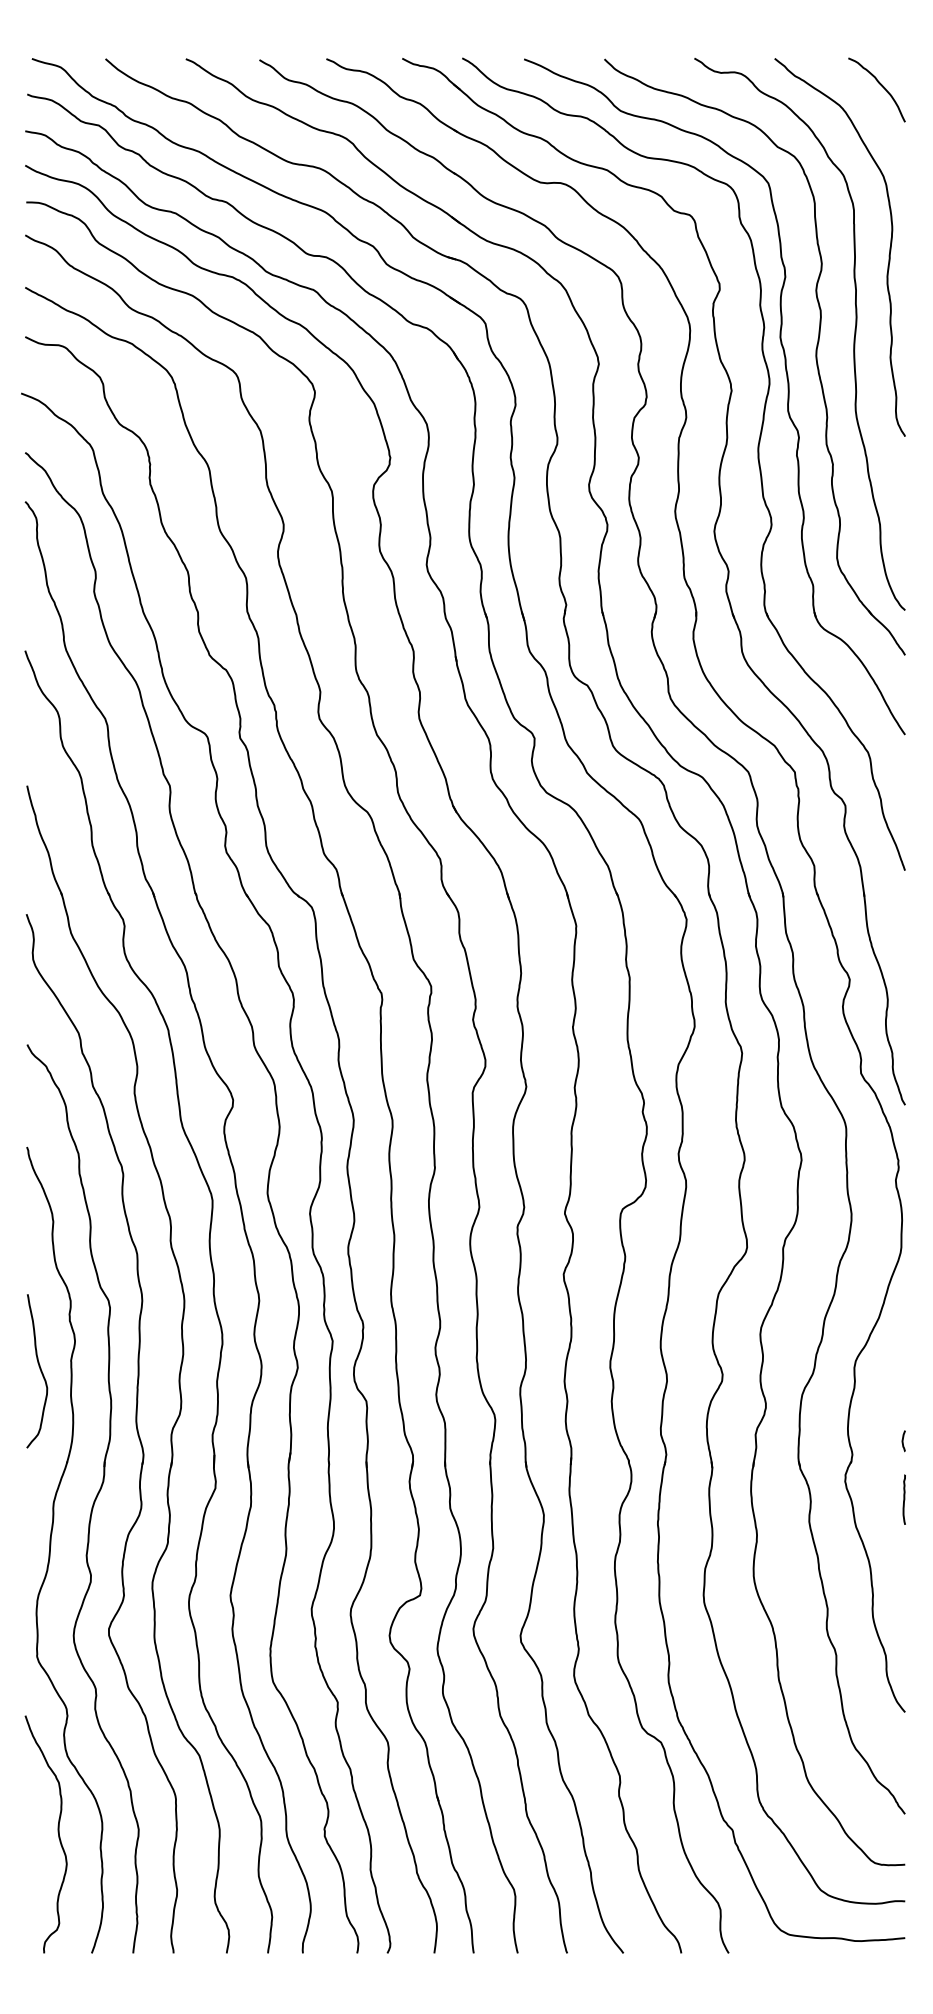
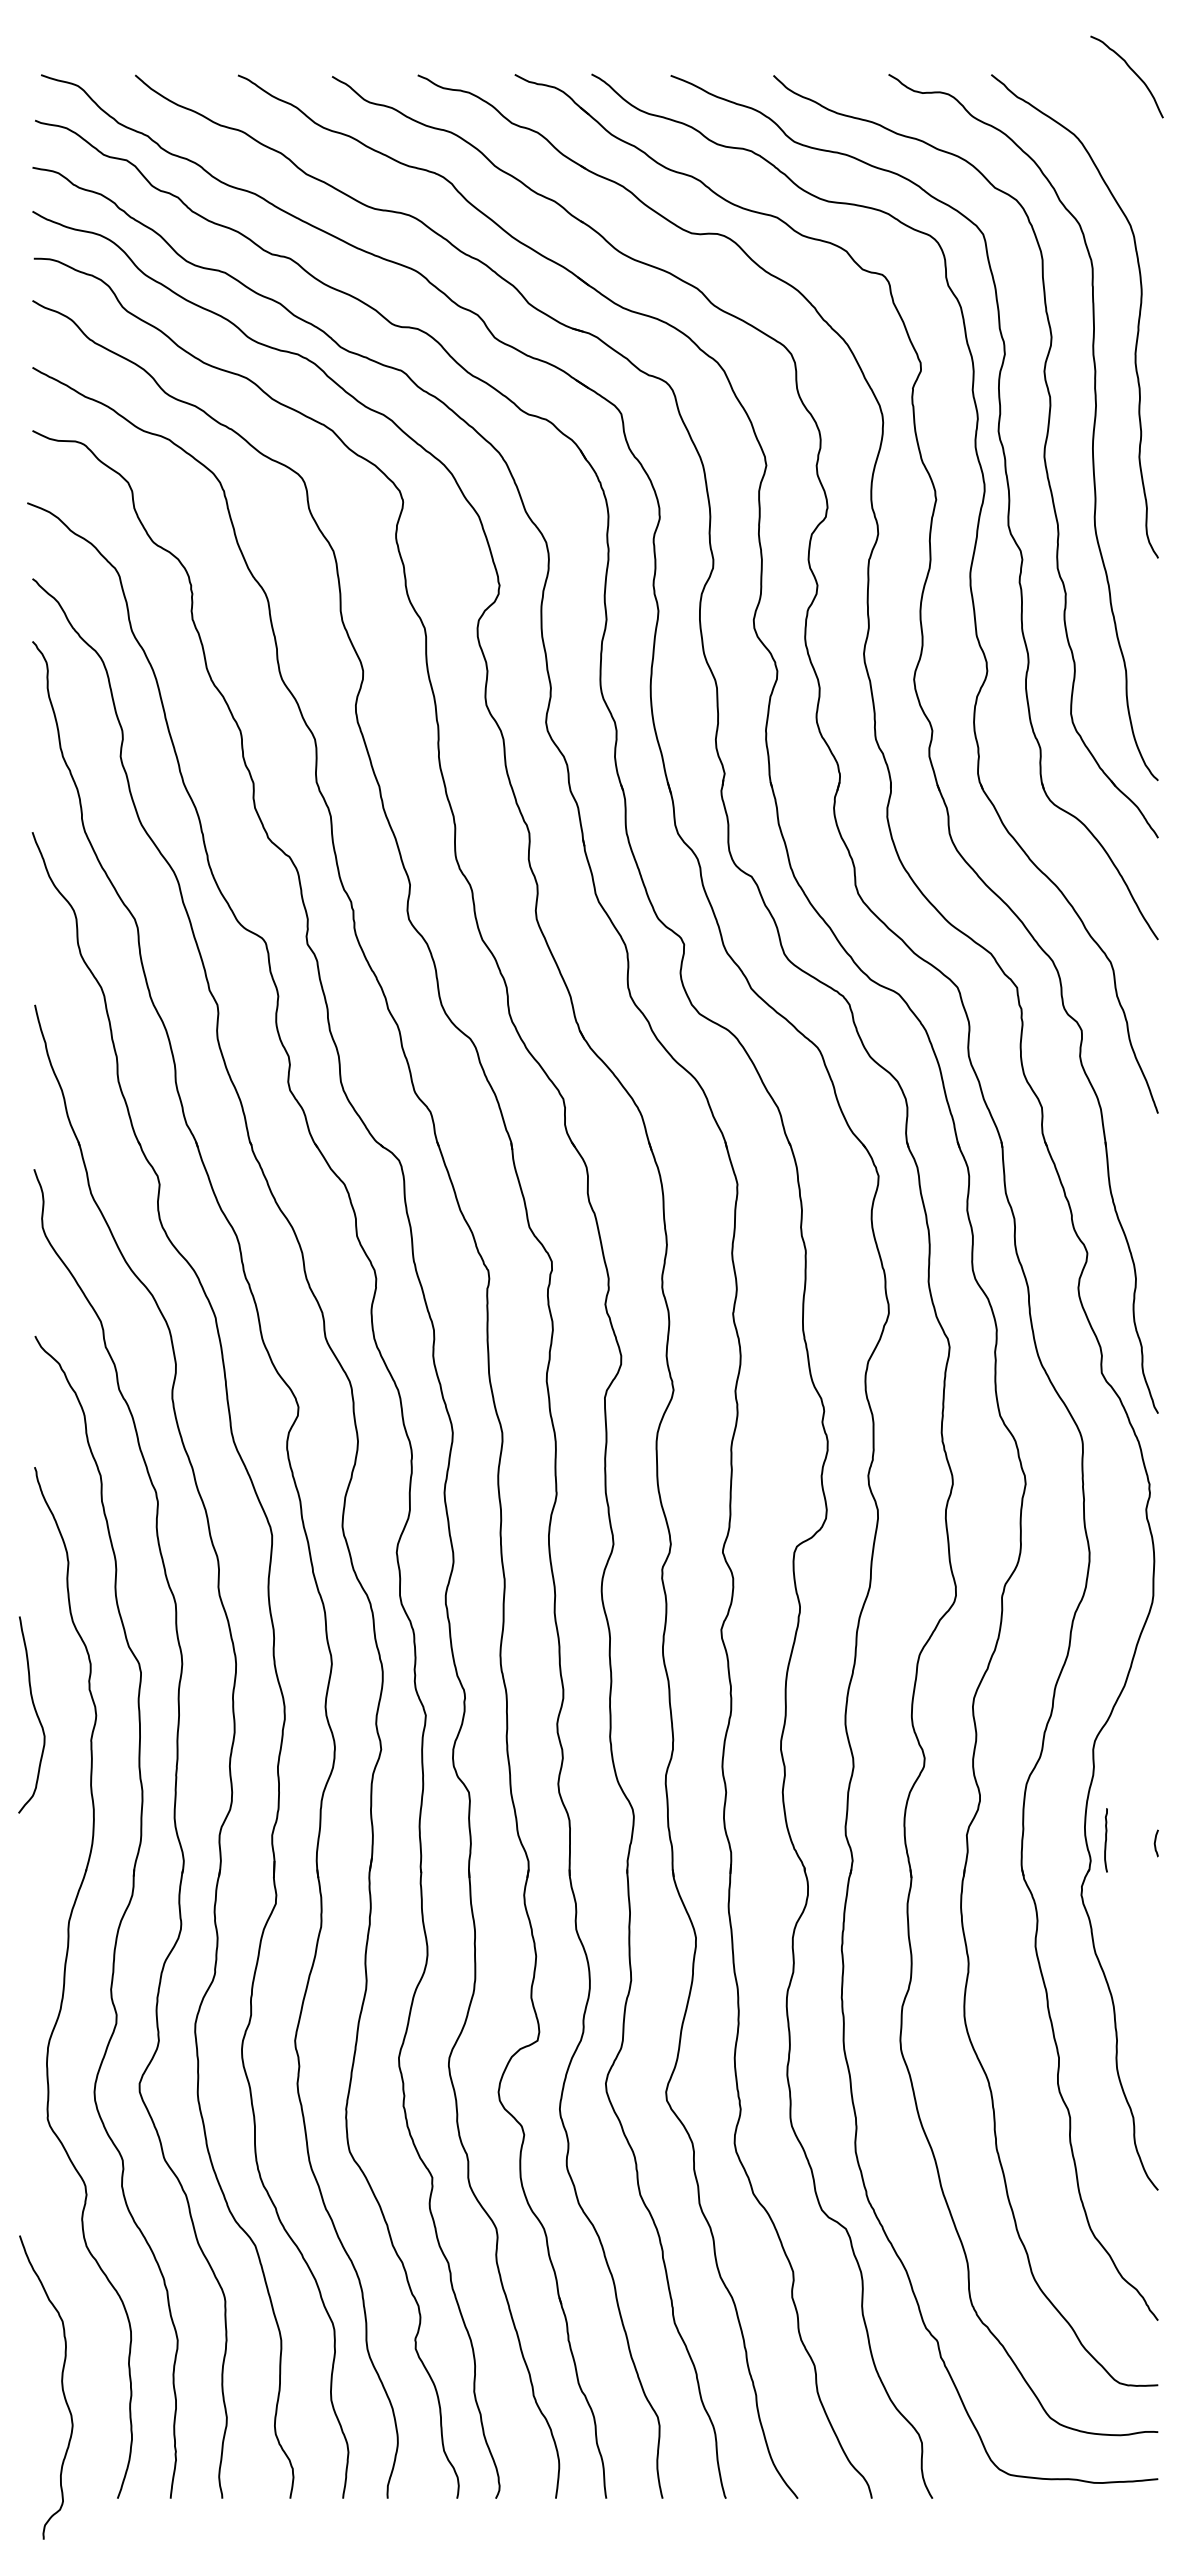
curve: (880, 84) -> (1131, 70), moved
curve: (40, 1370) -> (35, 1713), moved
curve: (903, 1499) -> (1105, 1840), moved
curve: (58, 1834) -> (61, 2387), moved

